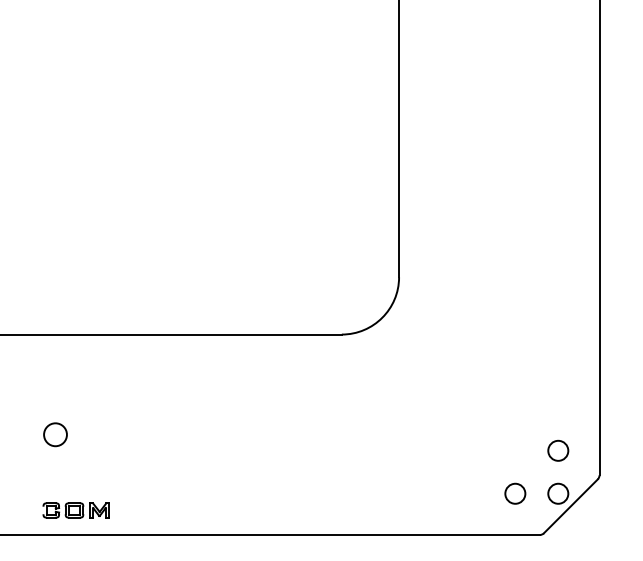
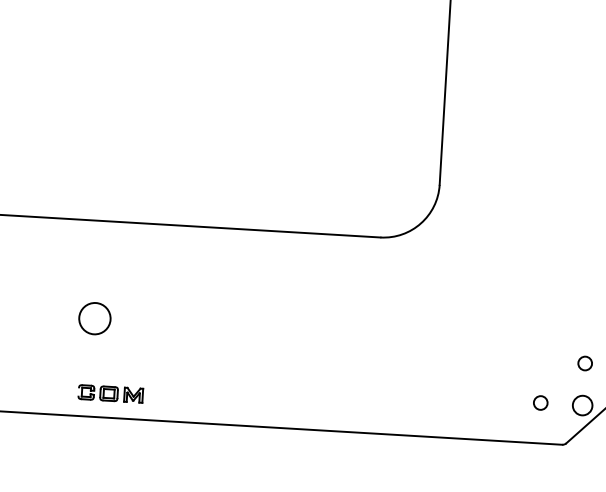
circle: (55, 434) -> (94, 318), size x1.4
circle: (558, 450) -> (585, 363), size x0.7
circle: (515, 493) -> (540, 402), size x0.7

